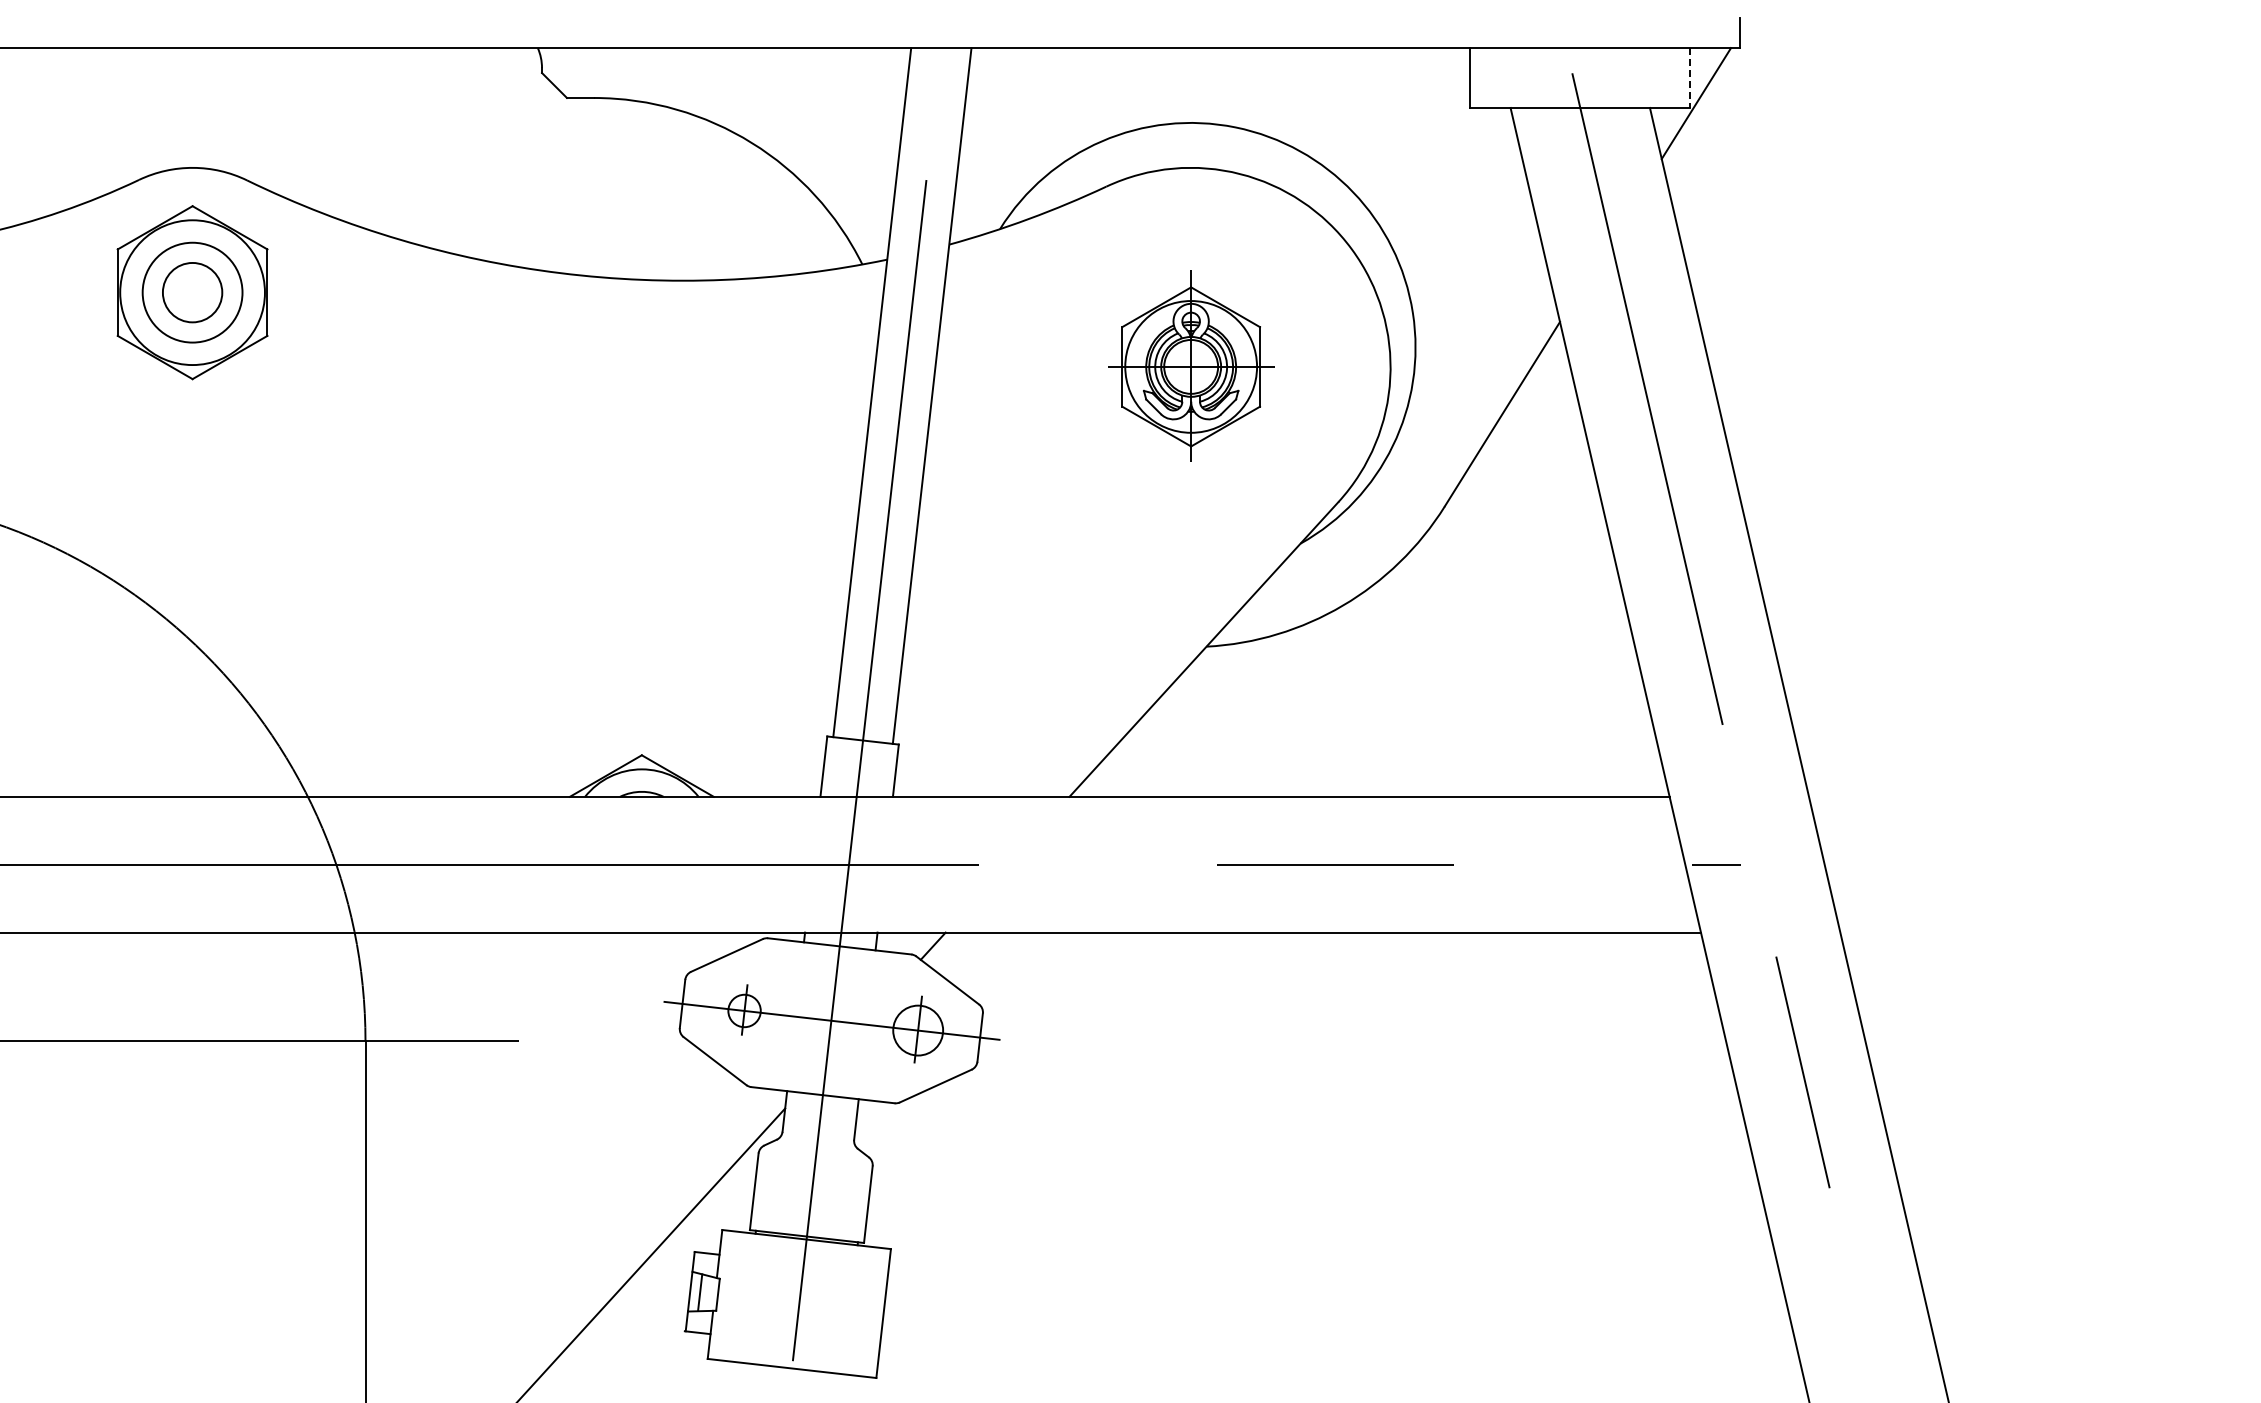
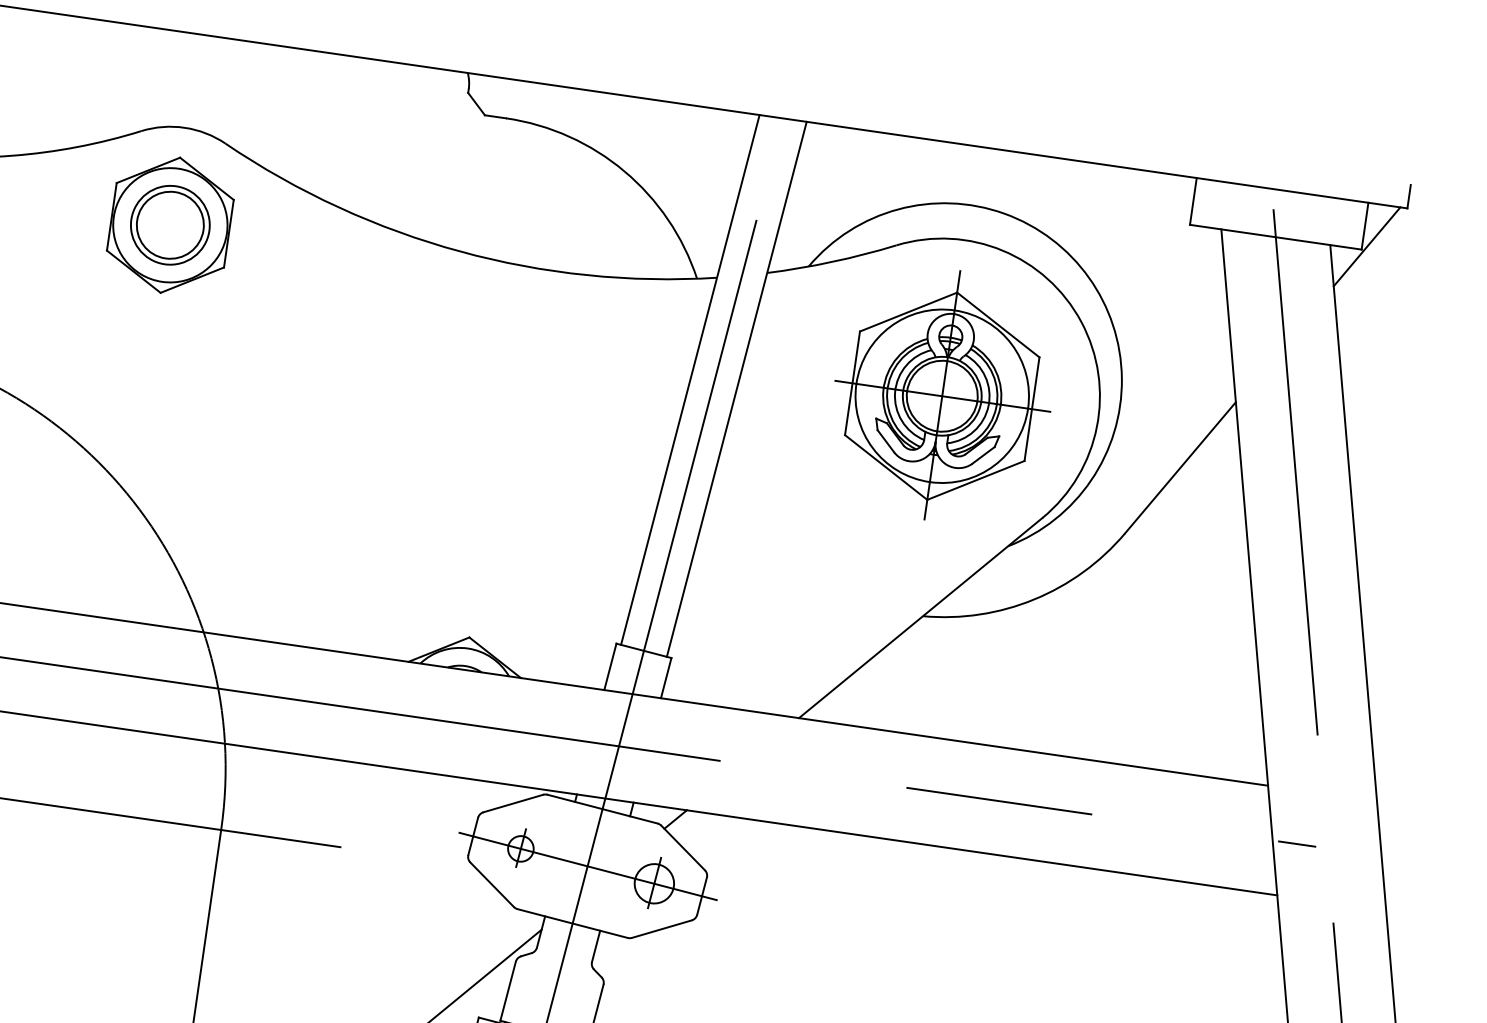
line: (1690, 78) -> (1365, 226), dashed -> solid
circle: (192, 292) -> (170, 225), size x1.43
part: (1191, 365) -> (942, 394), size x1.67

